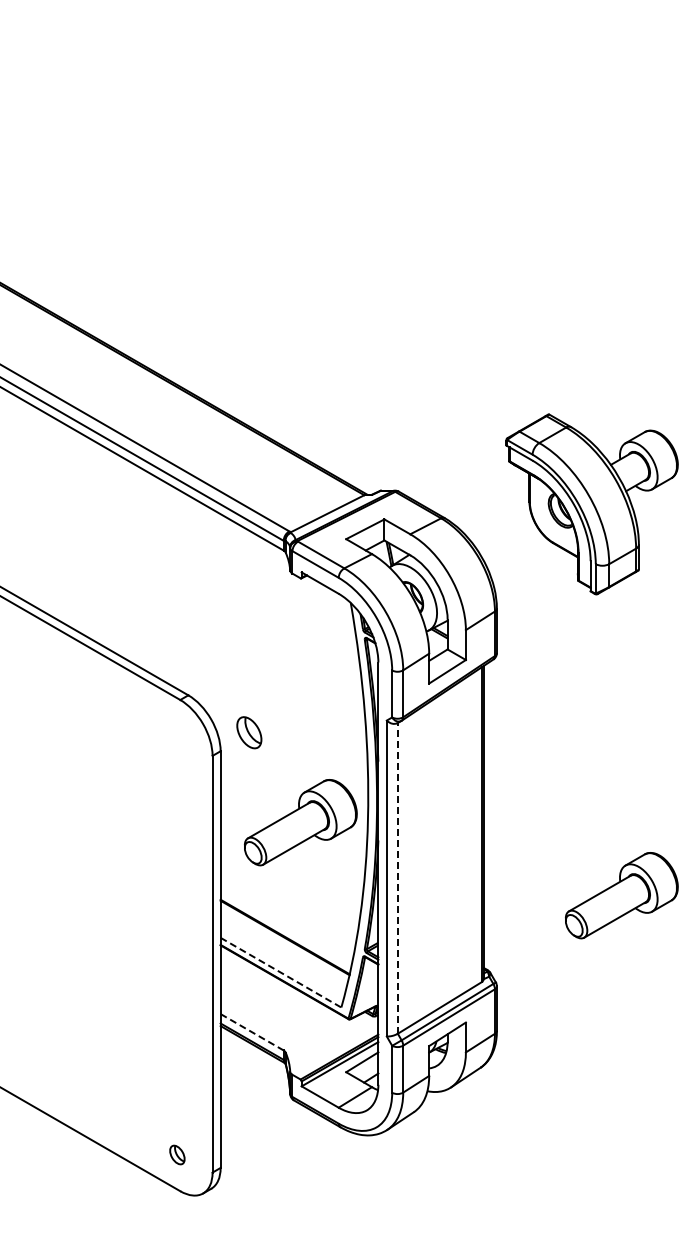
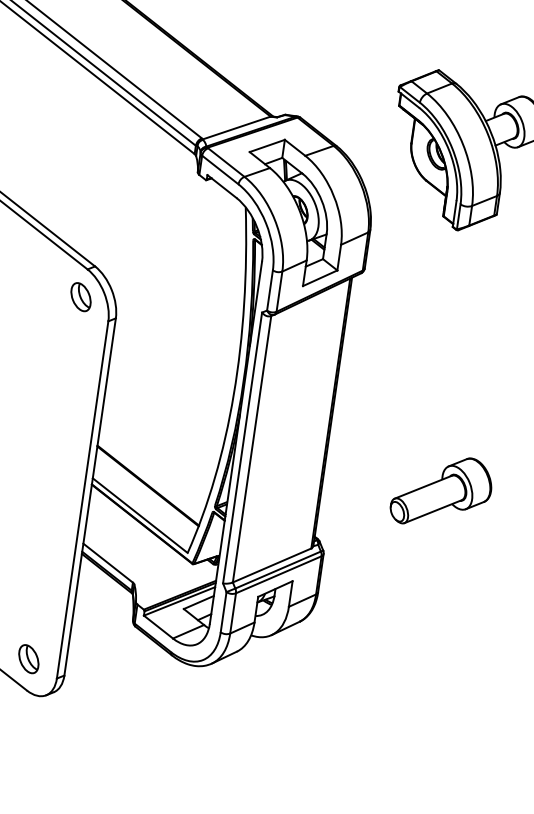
part: (249, 732) -> (81, 296), moved
part: (300, 822) -> (175, 389), removed
line: (397, 877) -> (251, 448), dashed -> solid
line: (281, 972) -> (140, 515), dashed -> solid
line: (252, 1032) -> (108, 563), dashed -> solid
part: (177, 1154) -> (29, 658), size x1.67

